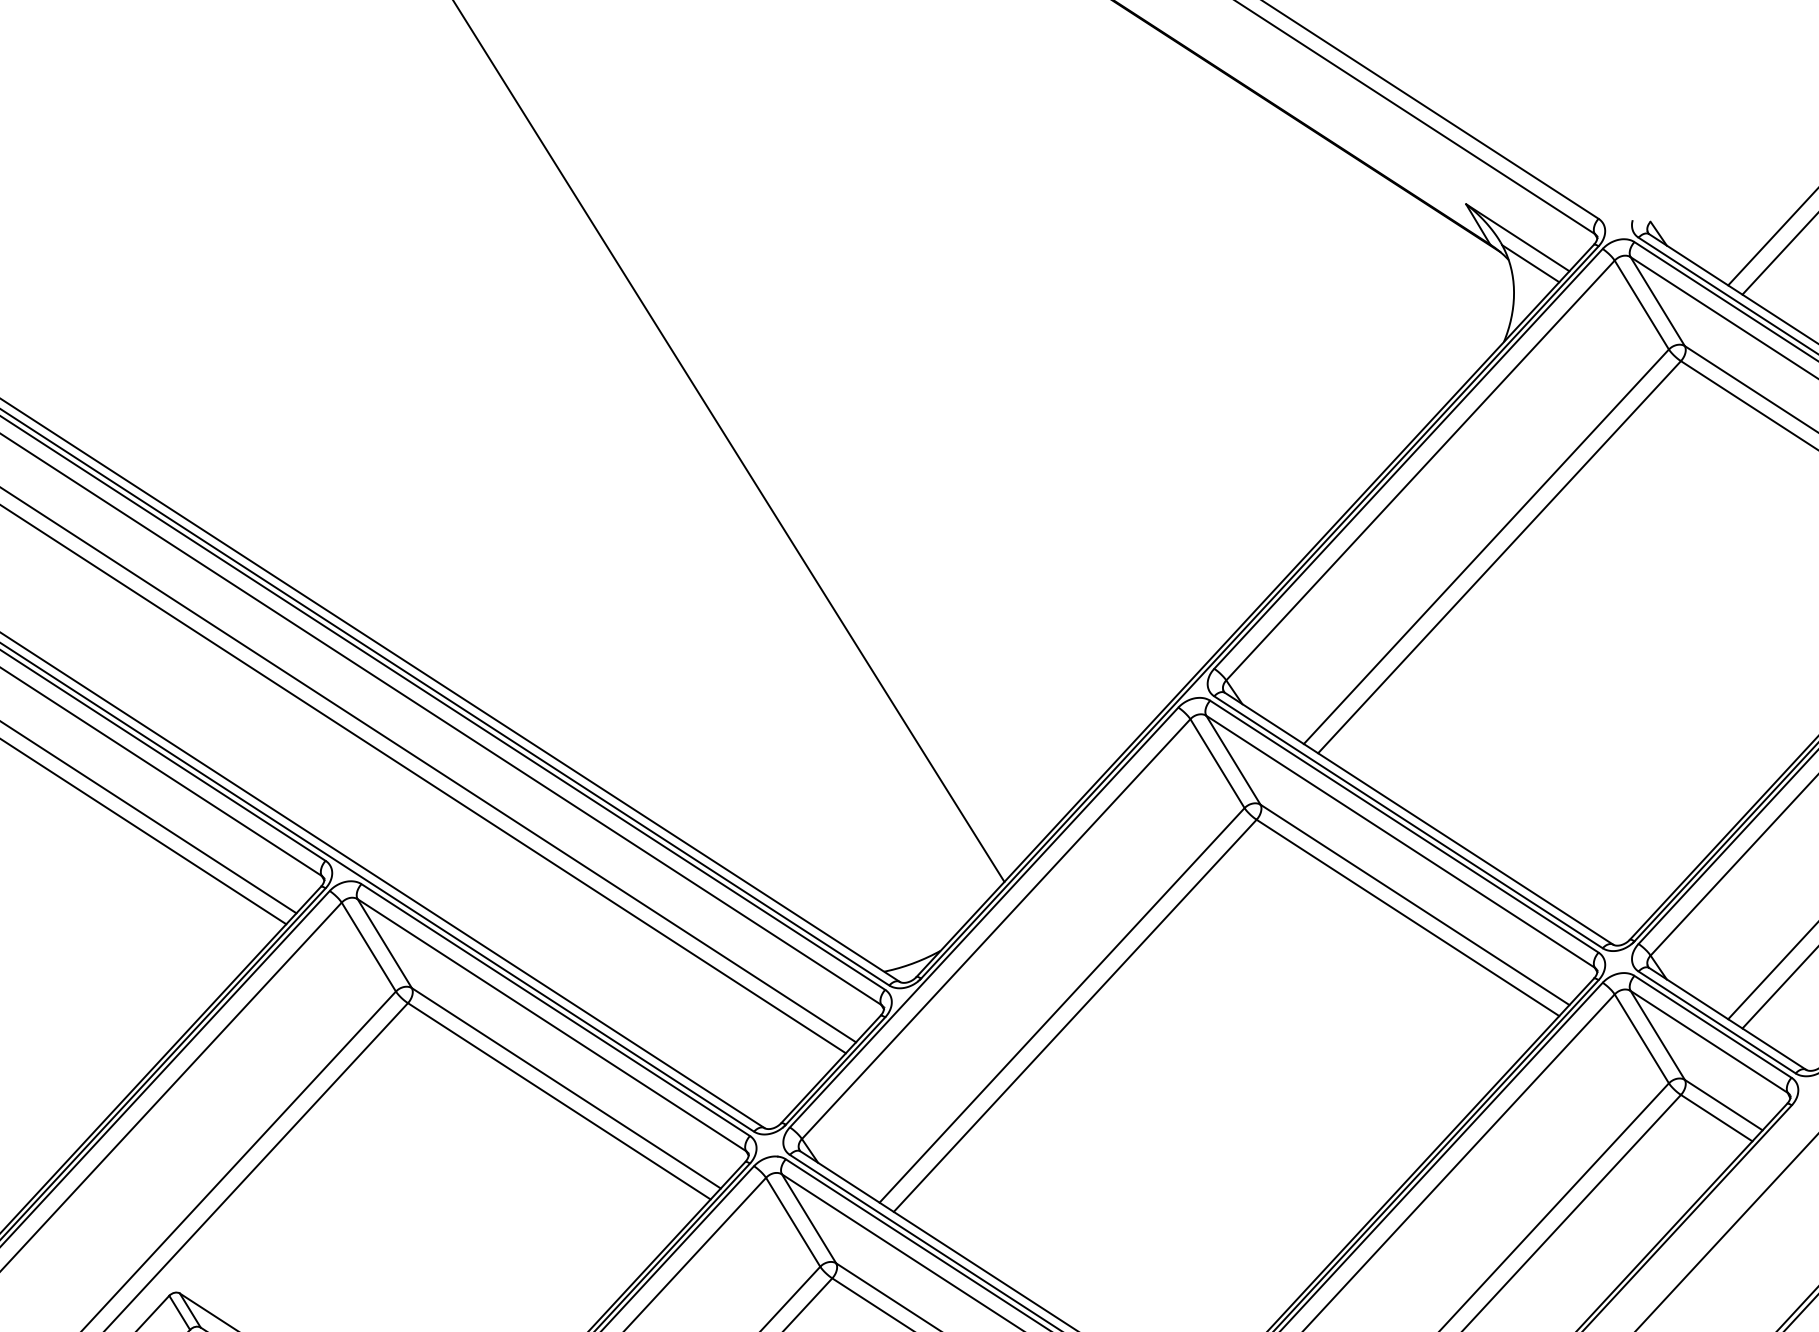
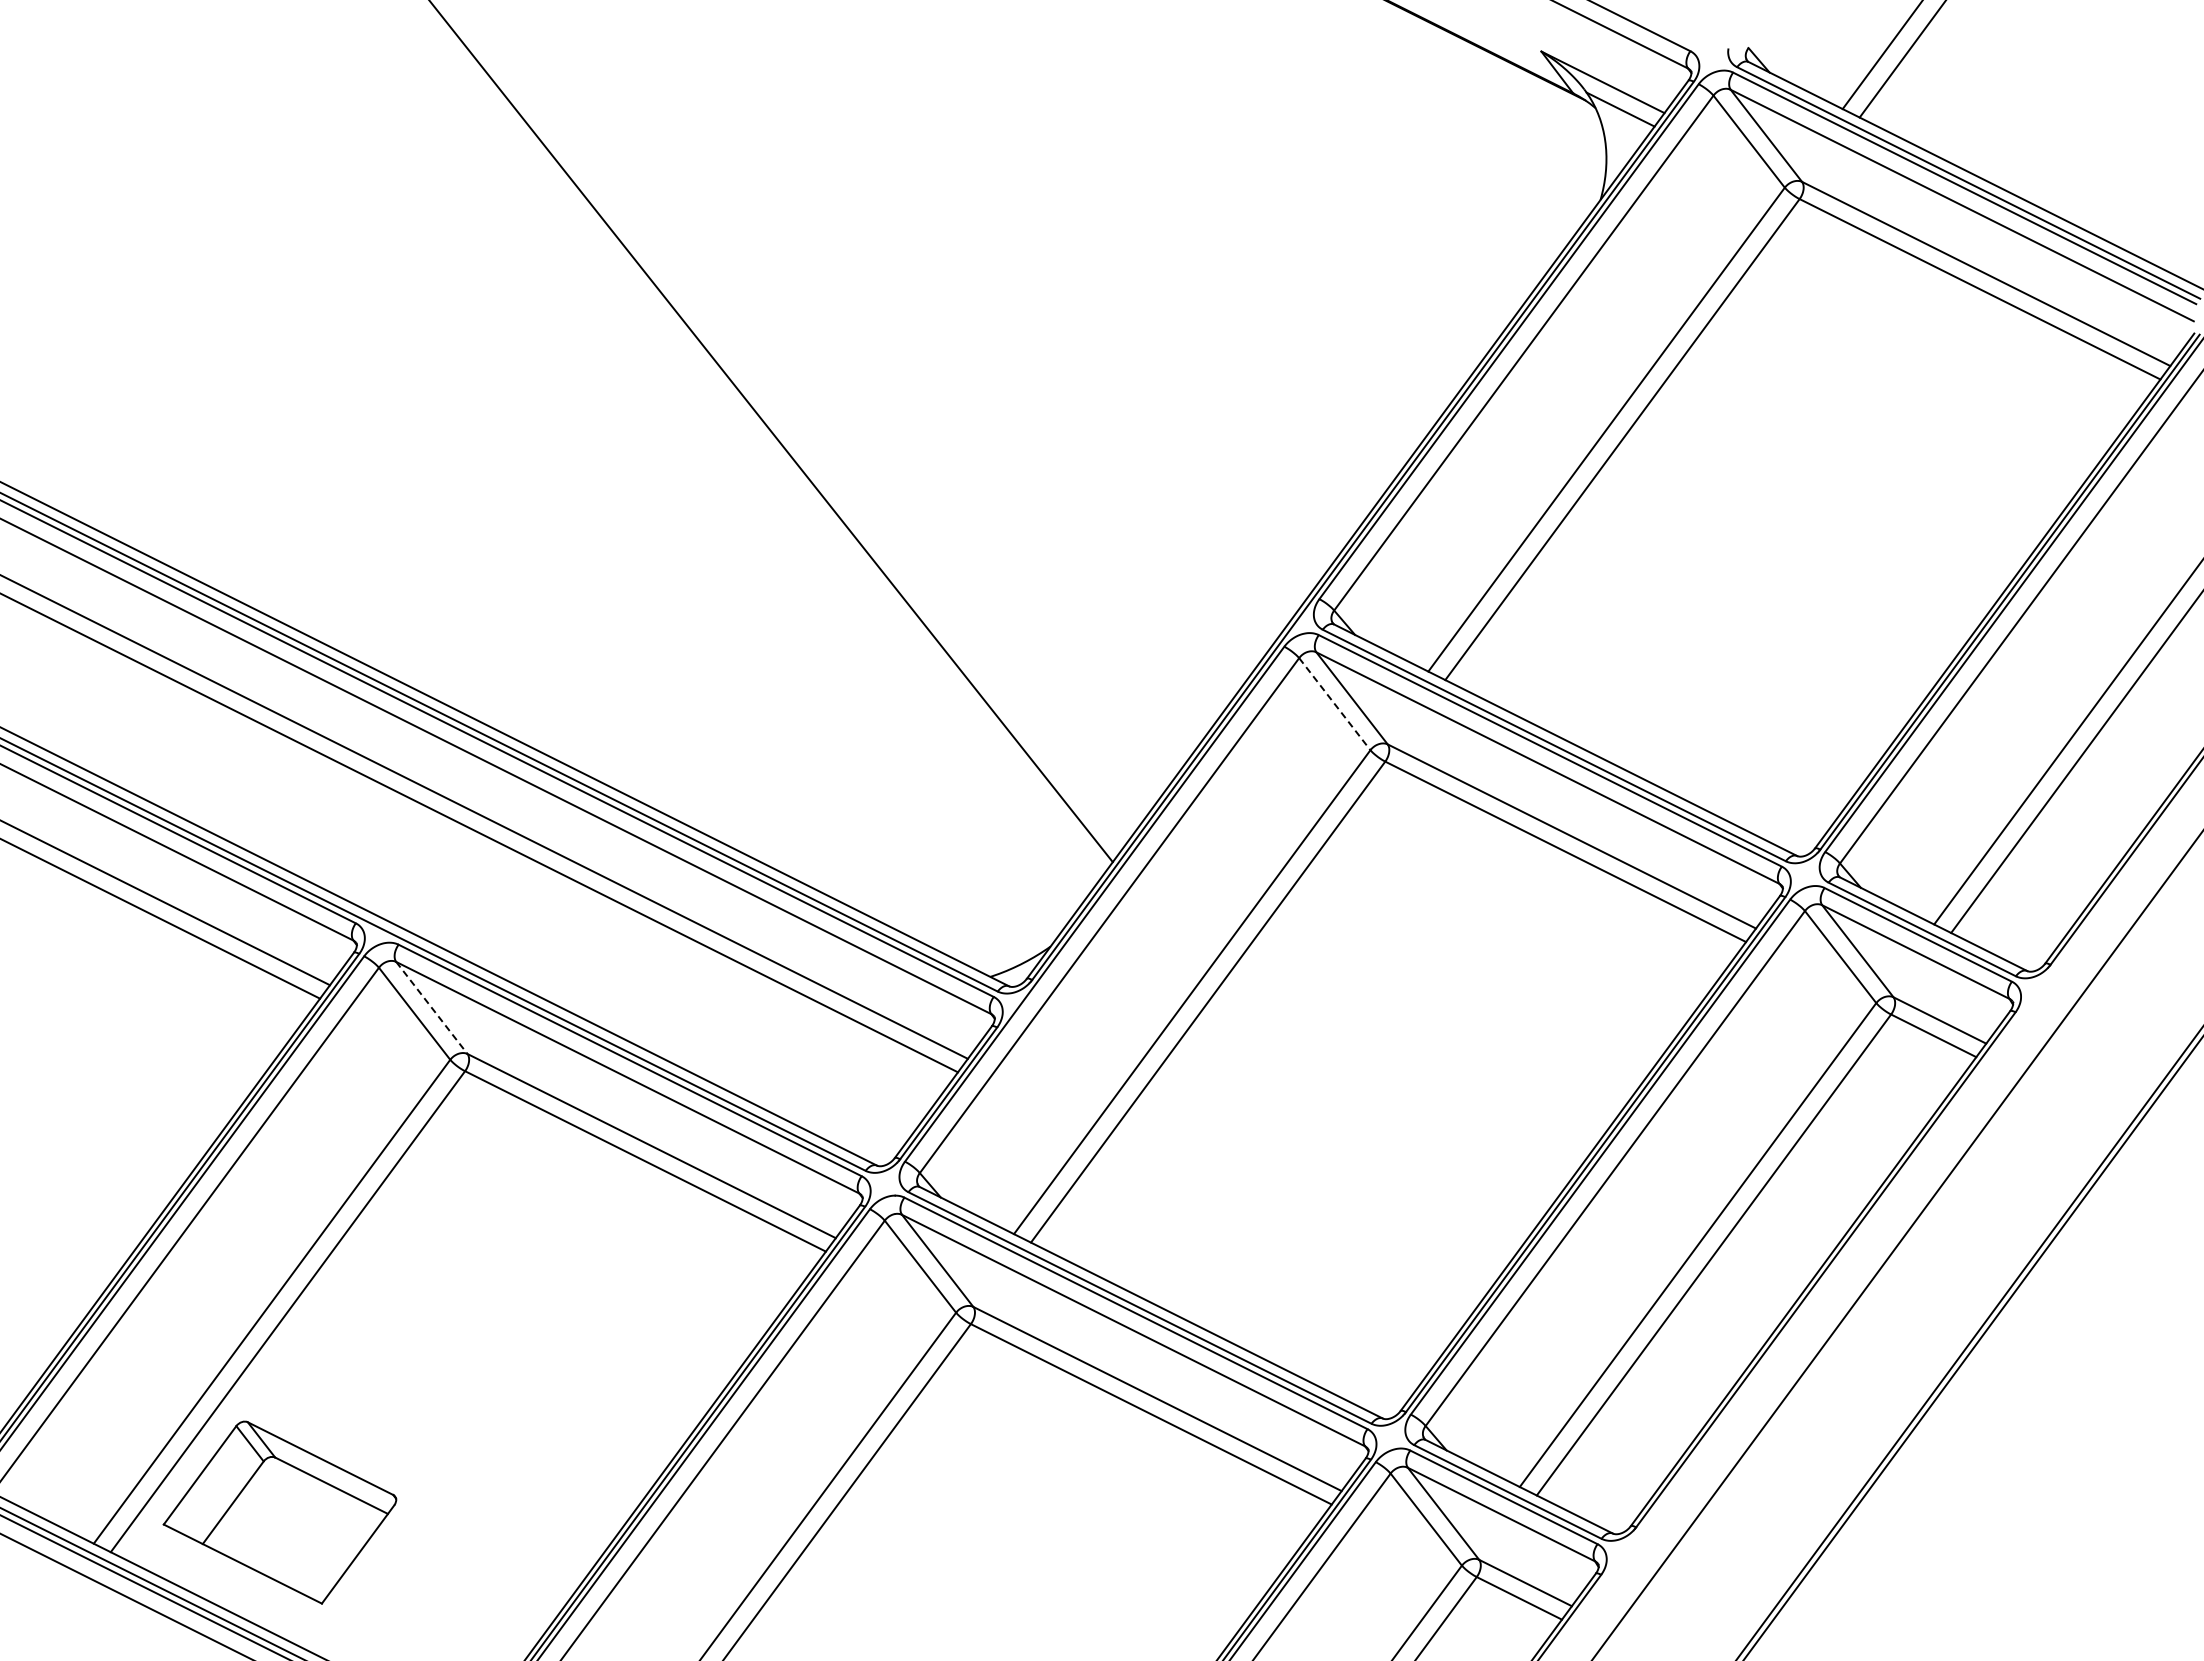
line: (1218, 764) -> (1335, 704), solid -> dashed
line: (385, 944) -> (432, 1008), solid -> dashed

